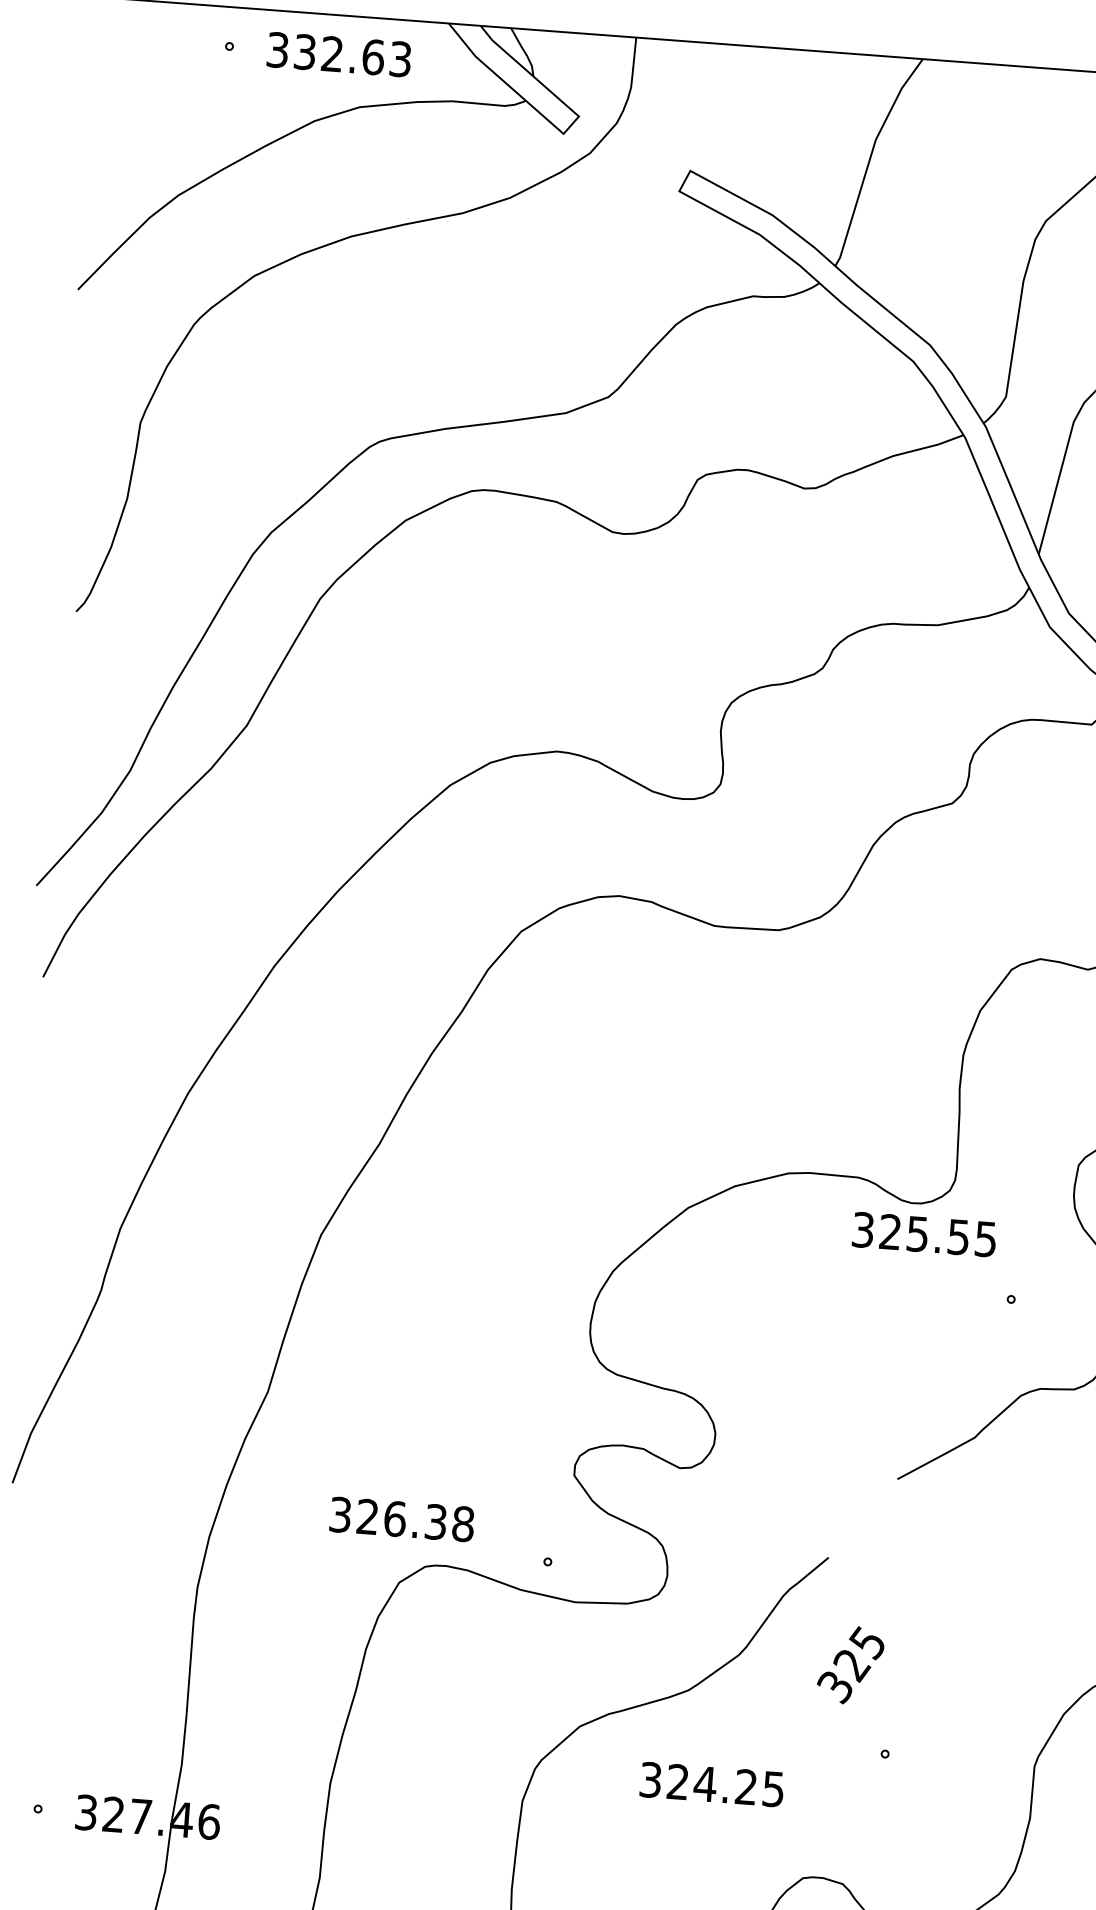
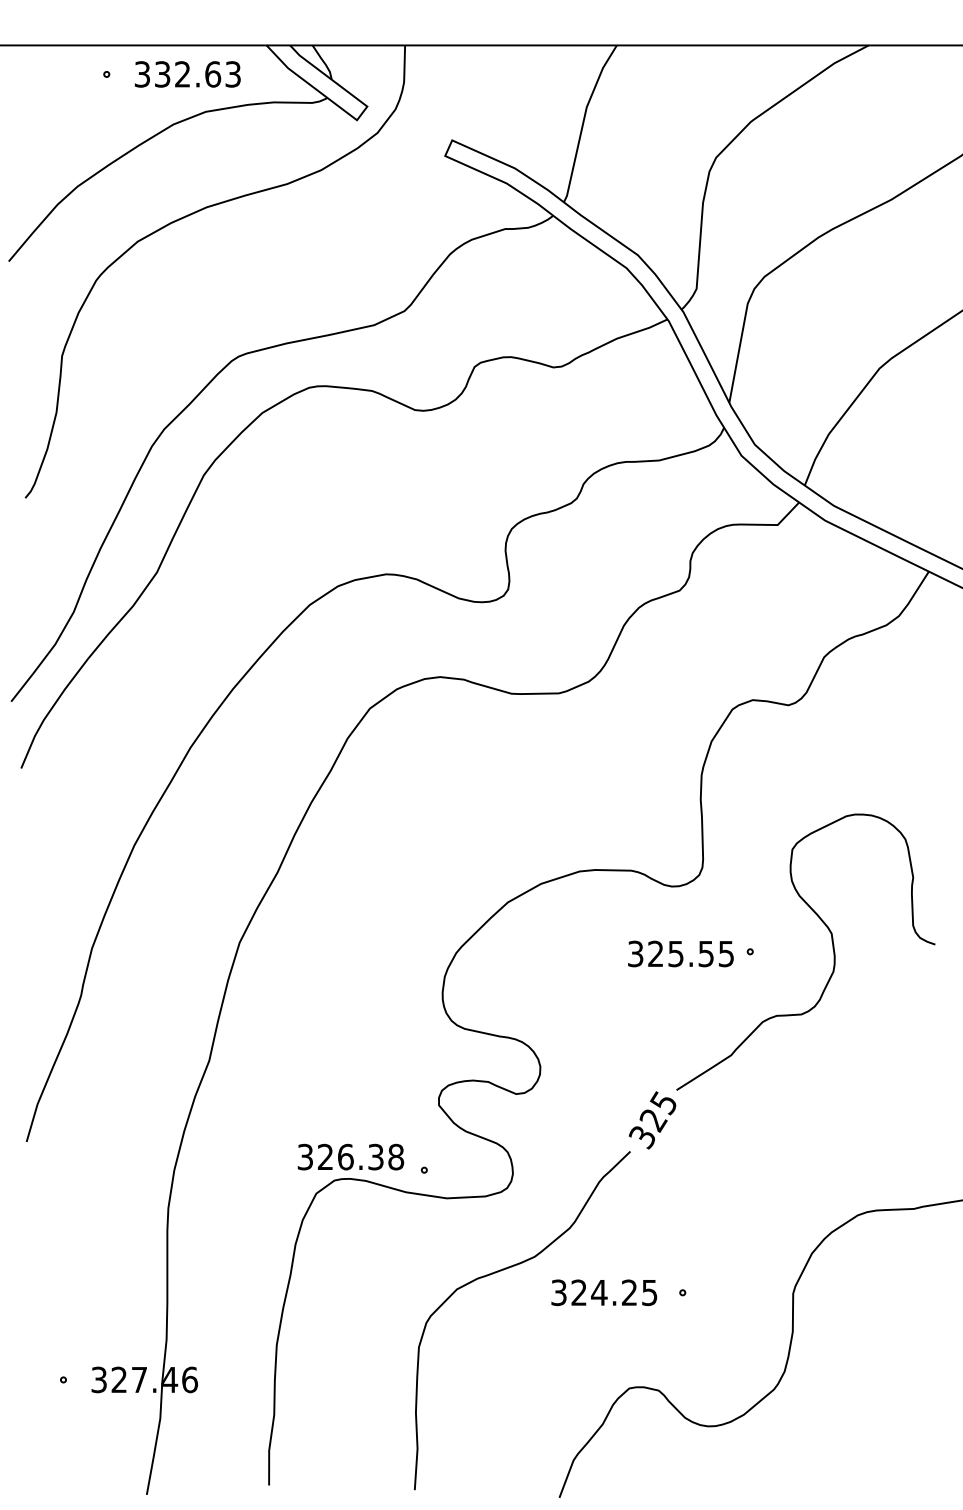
text: (923, 1233) -> (680, 953), moved
text: (401, 1518) -> (350, 1156), moved
text: (850, 1665) -> (652, 1120), moved
text: (712, 1784) -> (604, 1292), moved

